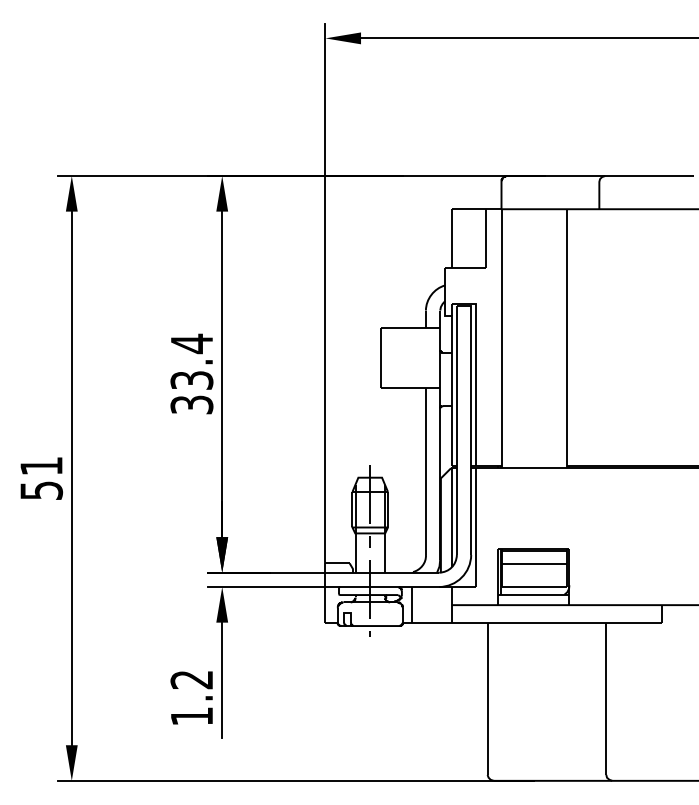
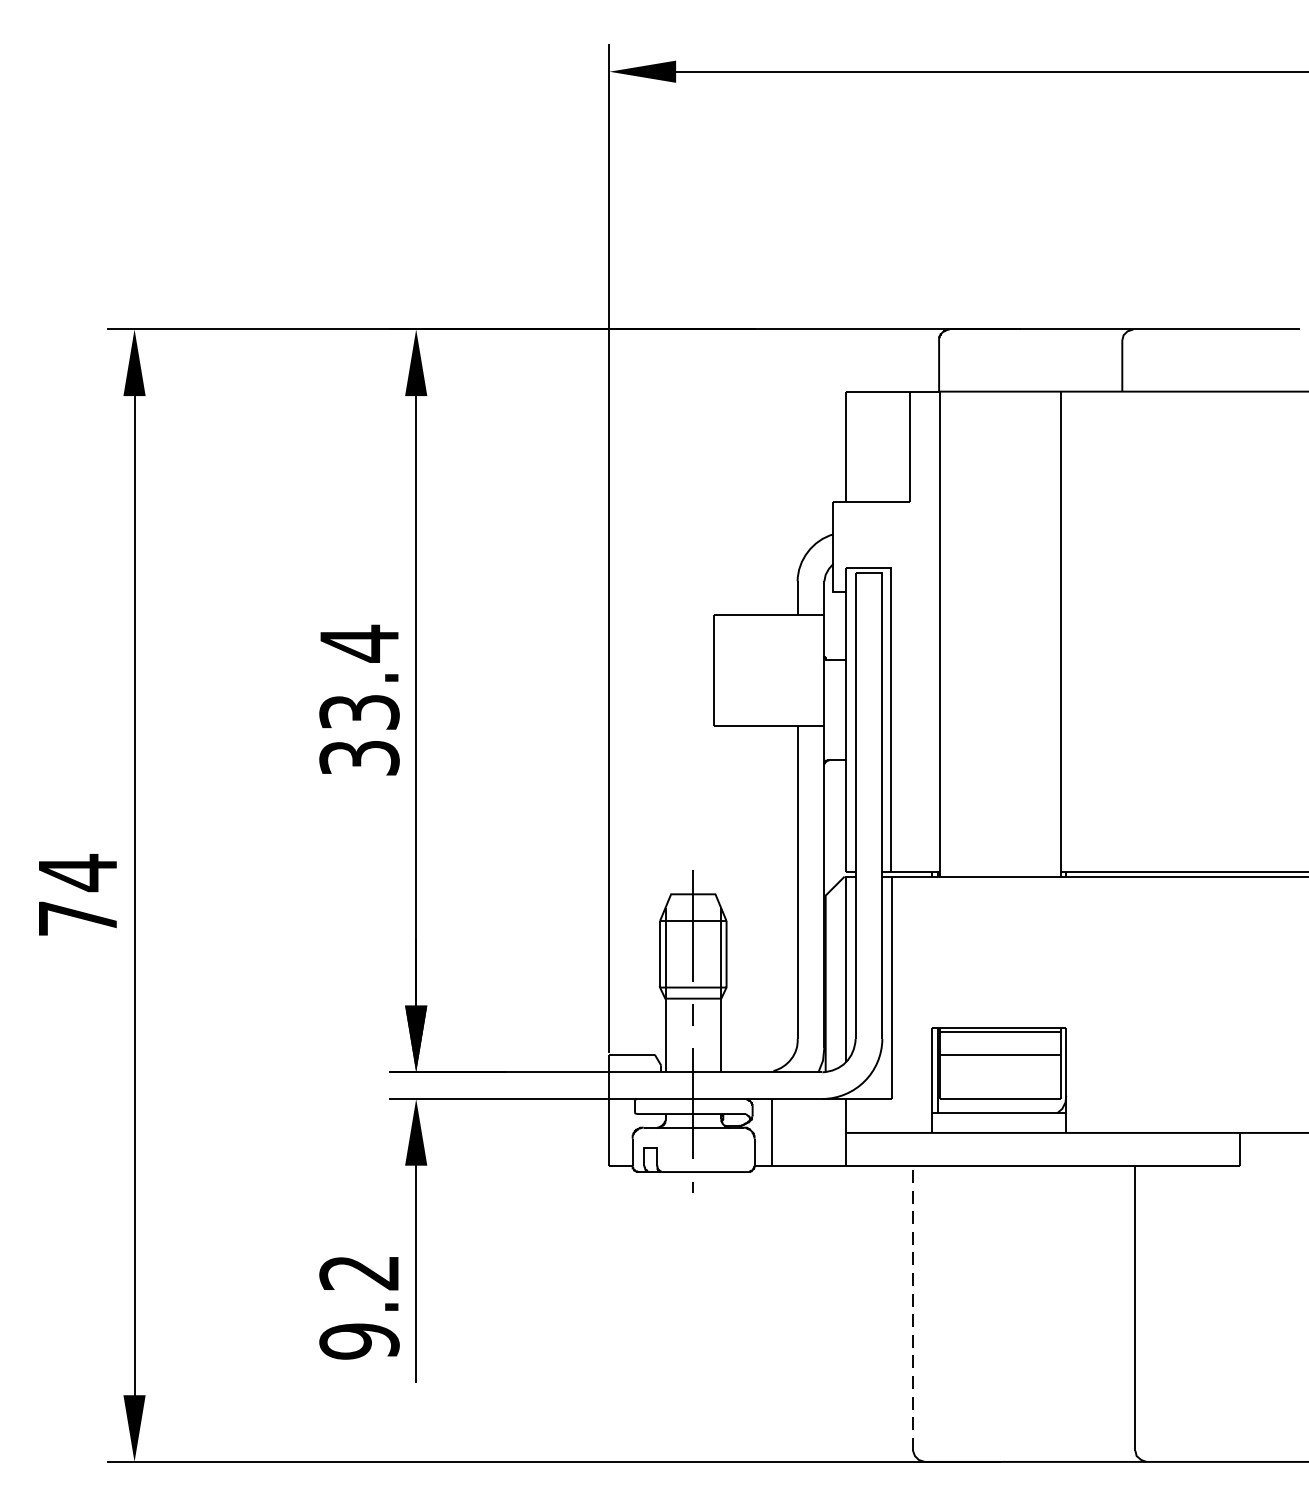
text: (41, 477) -> (77, 893), 51 -> 74
line: (487, 698) -> (912, 1307), solid -> dashed
text: (191, 716) -> (358, 1341), 1.2 -> 9.2

